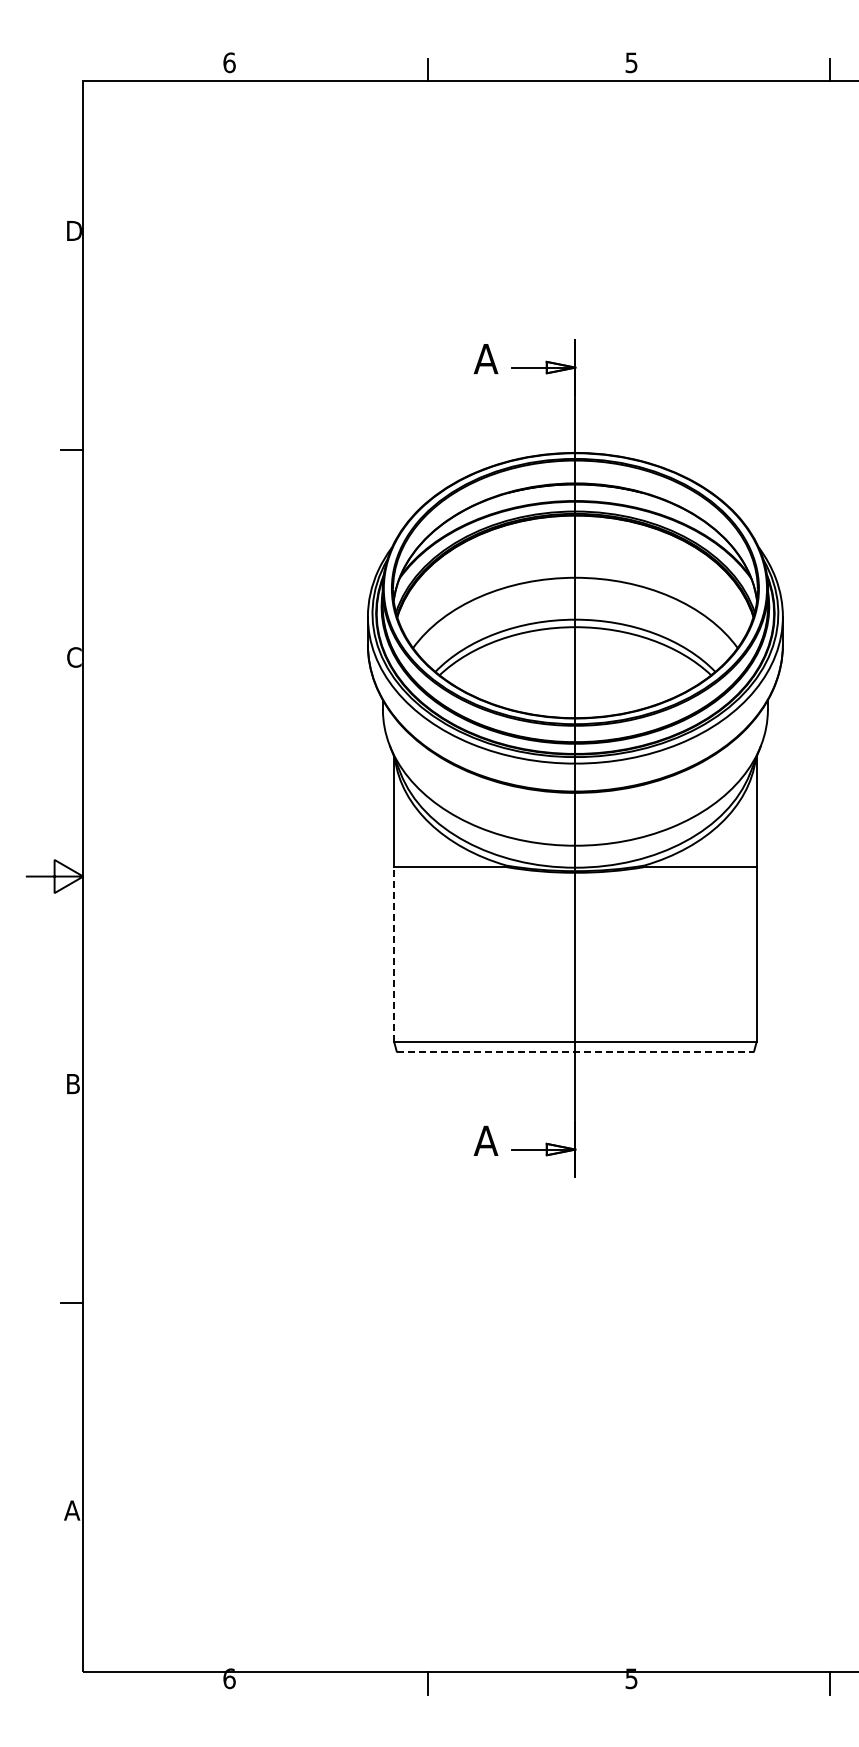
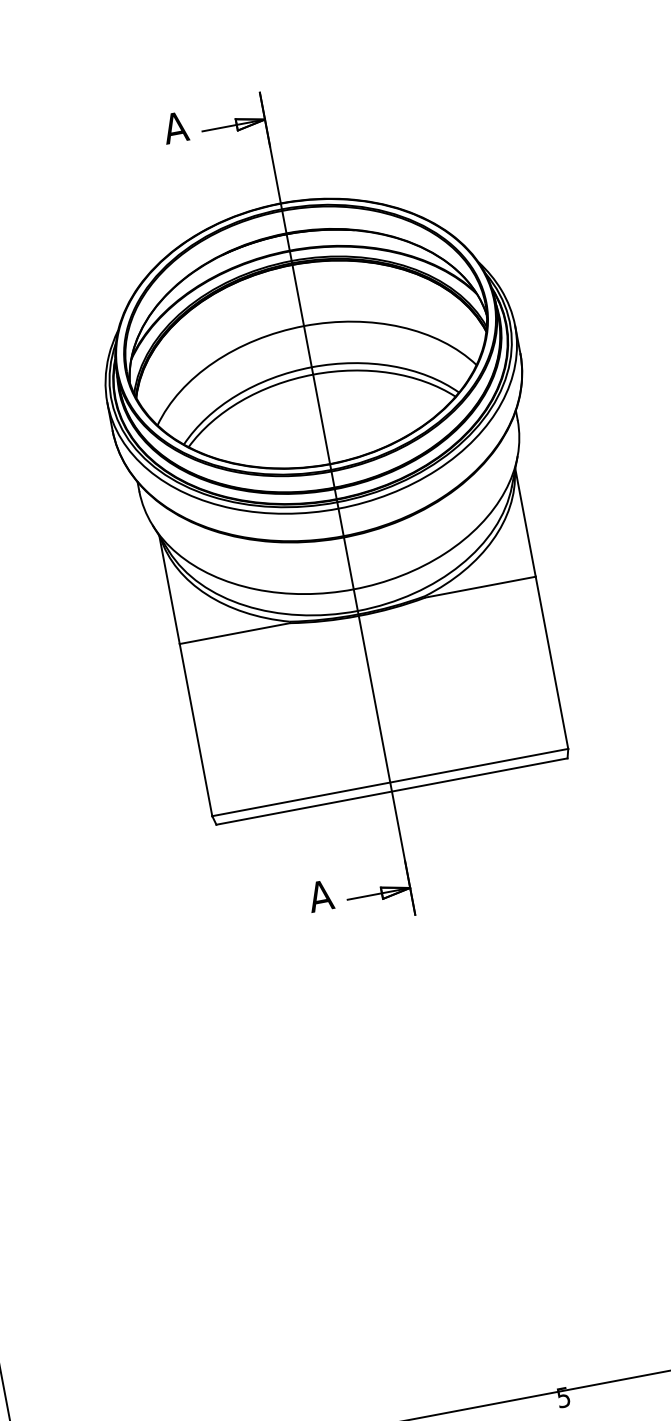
line: (394, 954) -> (196, 729), dashed -> solid
line: (575, 1051) -> (392, 791), dashed -> solid

